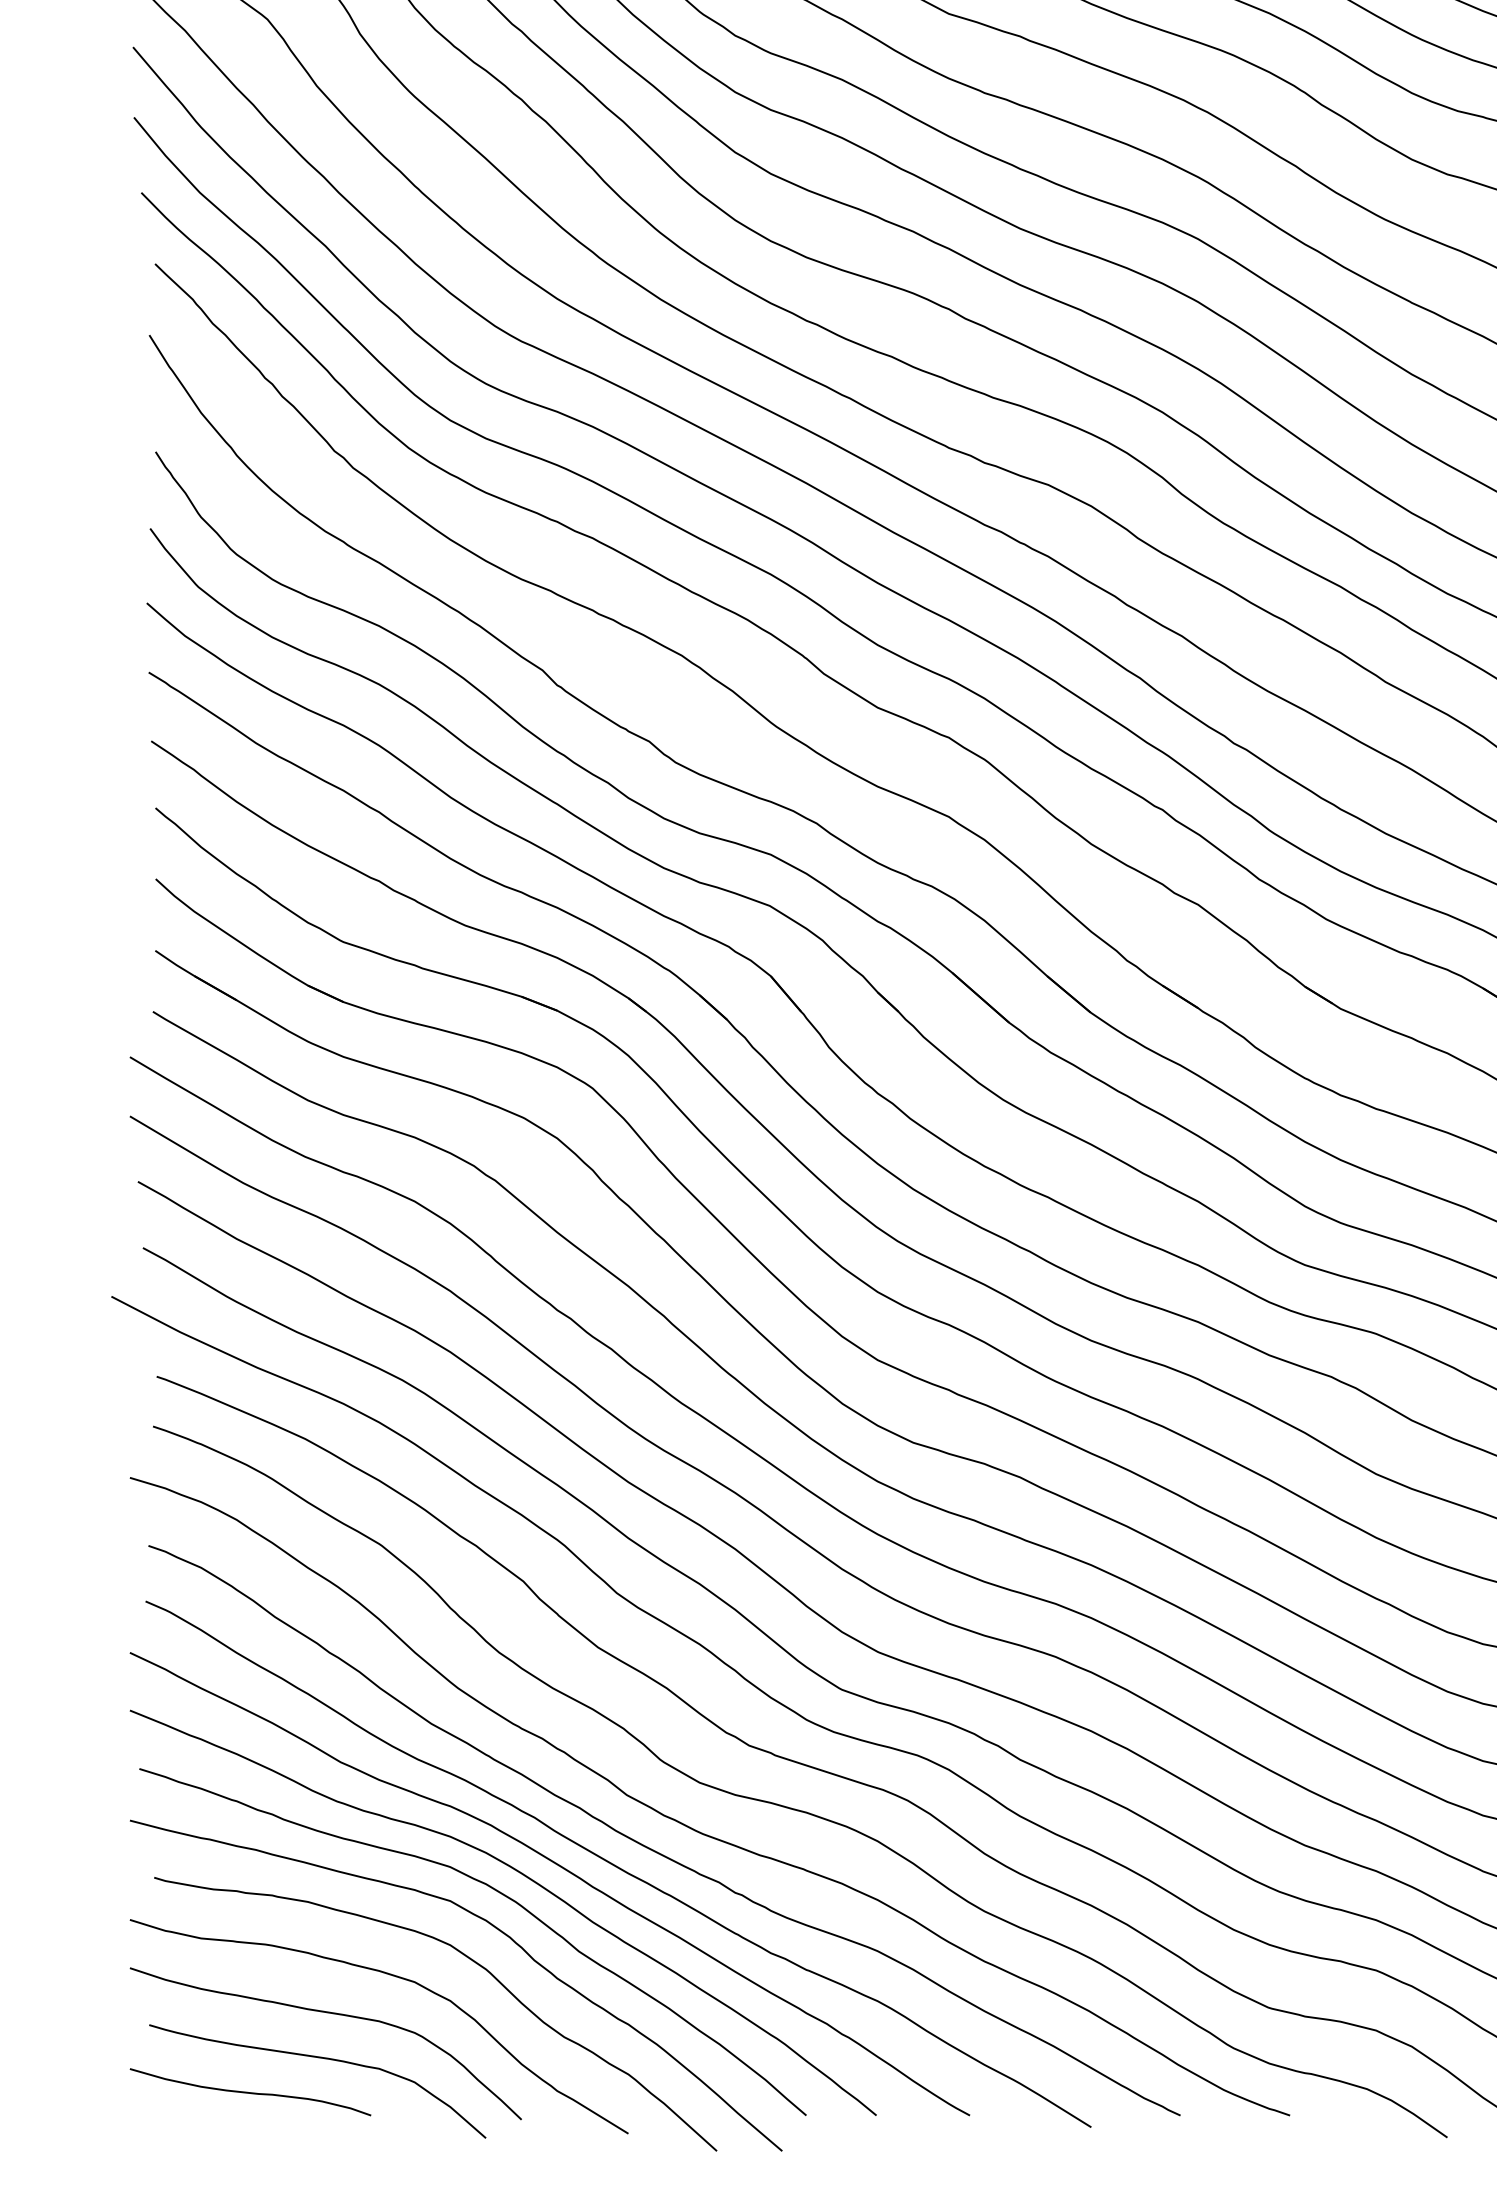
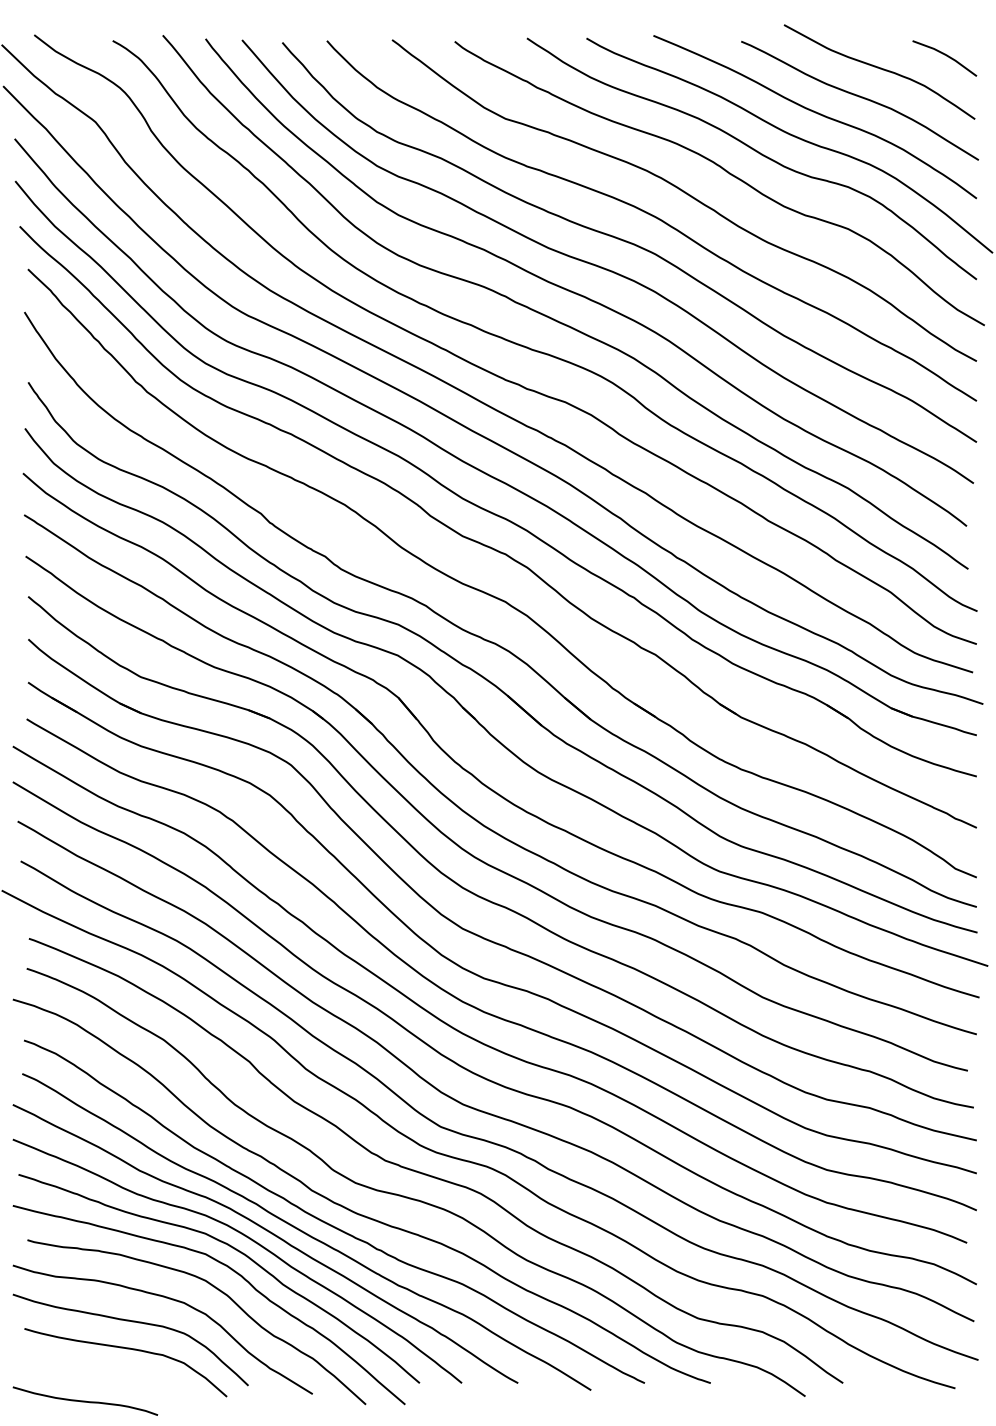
curve: (250, 2091) -> (85, 1400), moved

